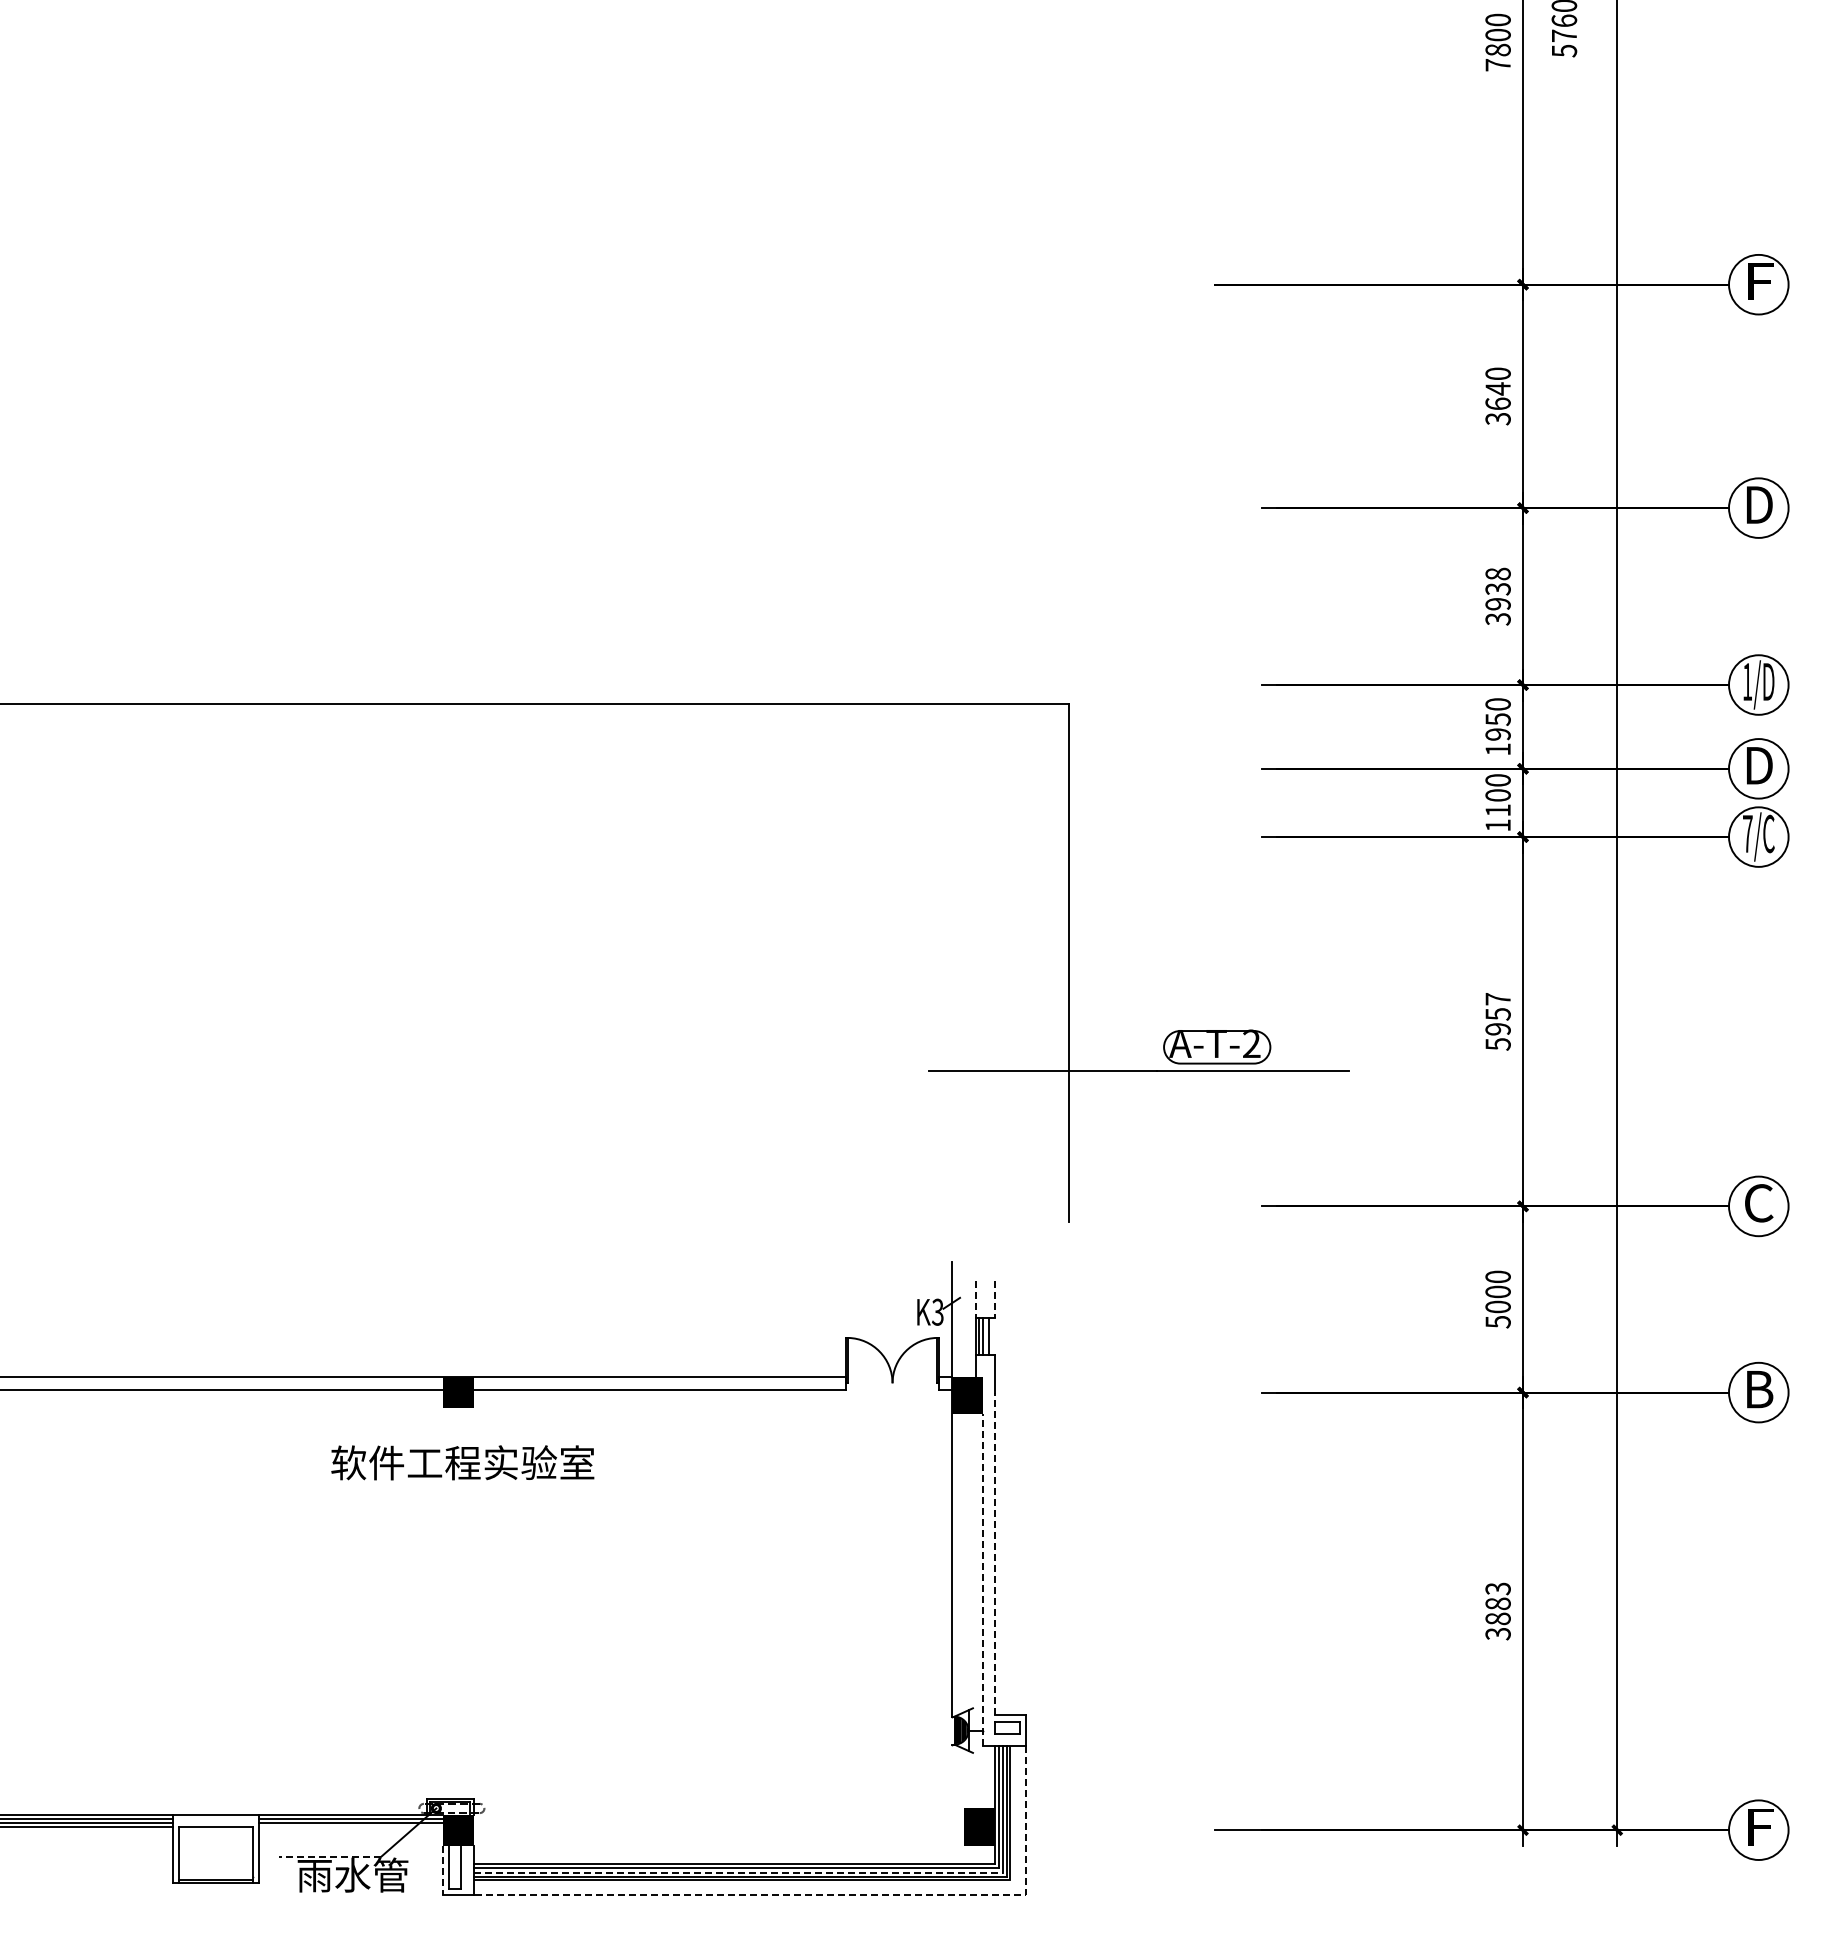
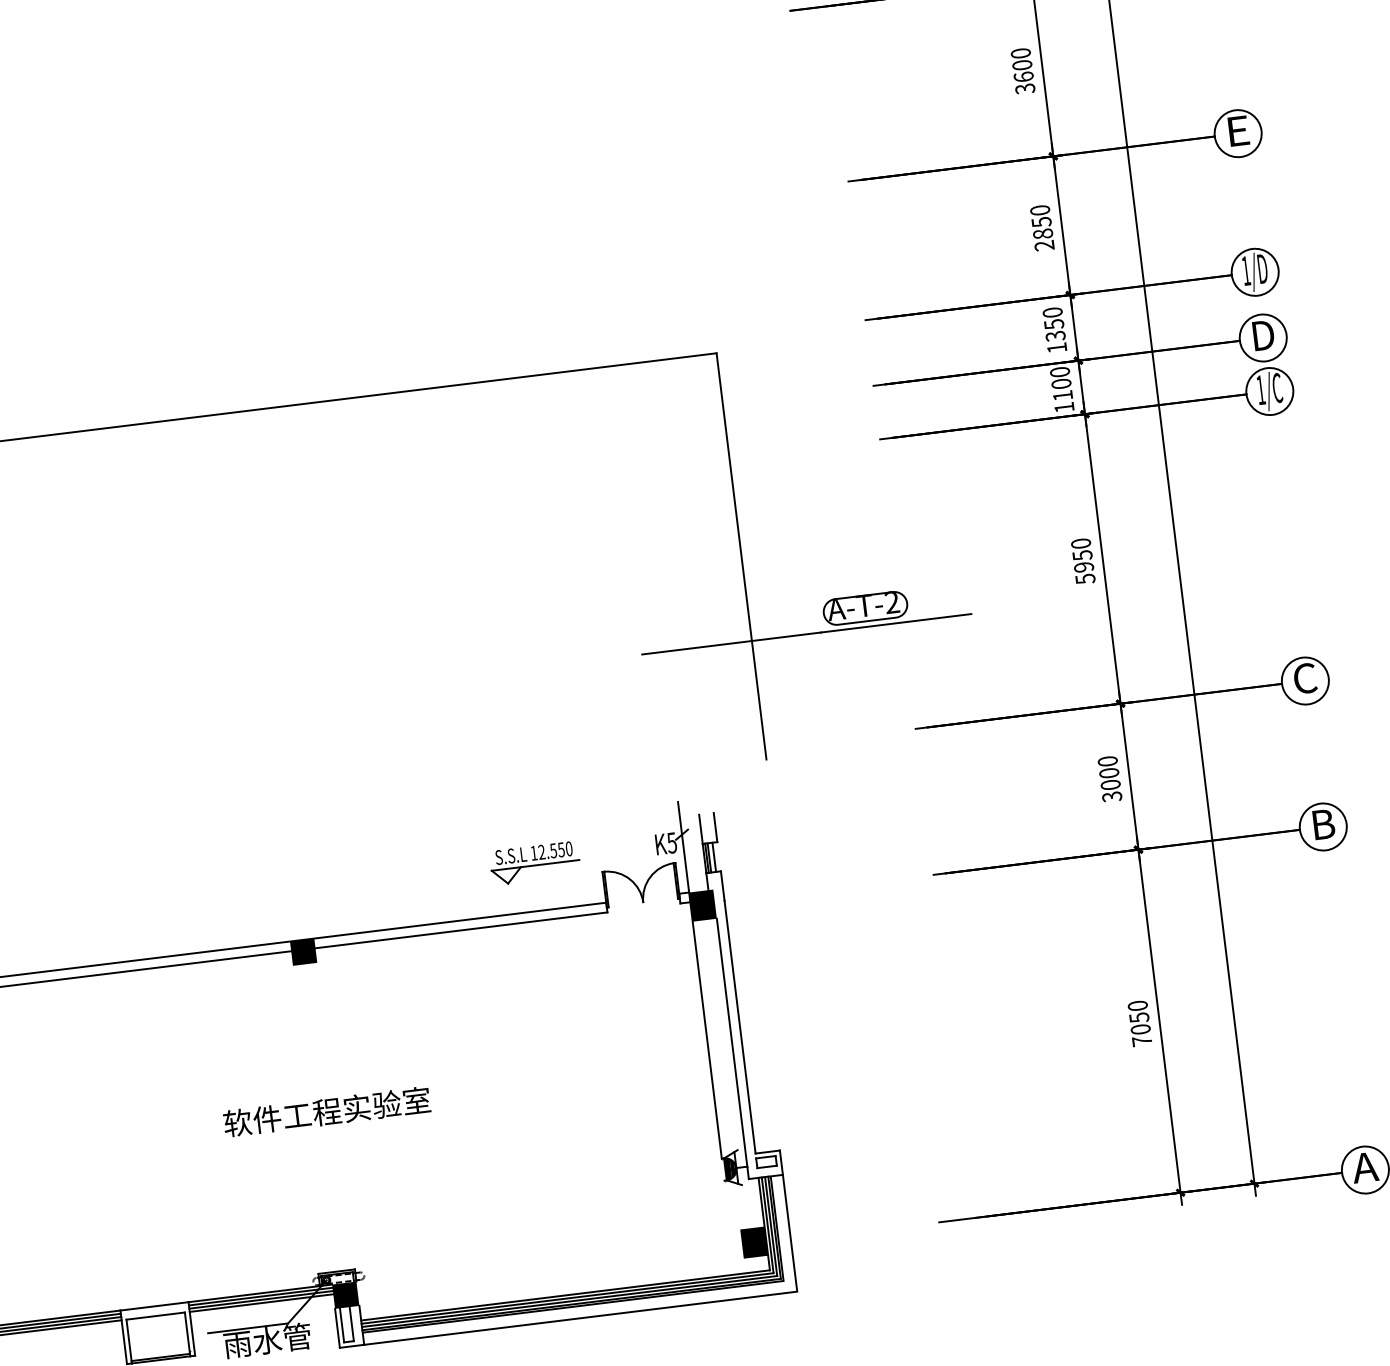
text: (1497, 388) -> (1021, 65), 3640 -> 3600
text: (1759, 504) -> (1238, 130), D -> E
text: (1497, 596) -> (1041, 228), 3938 -> 2850
text: (1497, 734) -> (1055, 336), 1950 -> 1350
text: (1747, 833) -> (1260, 389), 7/C -> 1/C
text: (1497, 999) -> (1080, 543), 5957 -> 5950
line: (976, 1299) -> (701, 829), dashed -> solid
line: (994, 1299) -> (715, 827), dashed -> solid
text: (937, 1311) -> (671, 842), K3 -> K5
part: (762, 1316) -> (534, 863), added
text: (1497, 1321) -> (1111, 796), 5000 -> 3000
text: (462, 1462) -> (326, 1111), moved
line: (994, 1553) -> (739, 1026), dashed -> solid
line: (982, 1579) -> (732, 1048), dashed -> solid
text: (1497, 1611) -> (1139, 1023), 3883 -> 7050
text: (1758, 1826) -> (1364, 1167), F -> A
line: (350, 1827) -> (261, 1303), added
line: (329, 1856) -> (247, 1328), dashed -> solid
line: (442, 1870) -> (337, 1328), dashed -> solid
line: (738, 1872) -> (569, 1301), dashed -> solid
line: (824, 1895) -> (639, 1311), dashed -> solid

